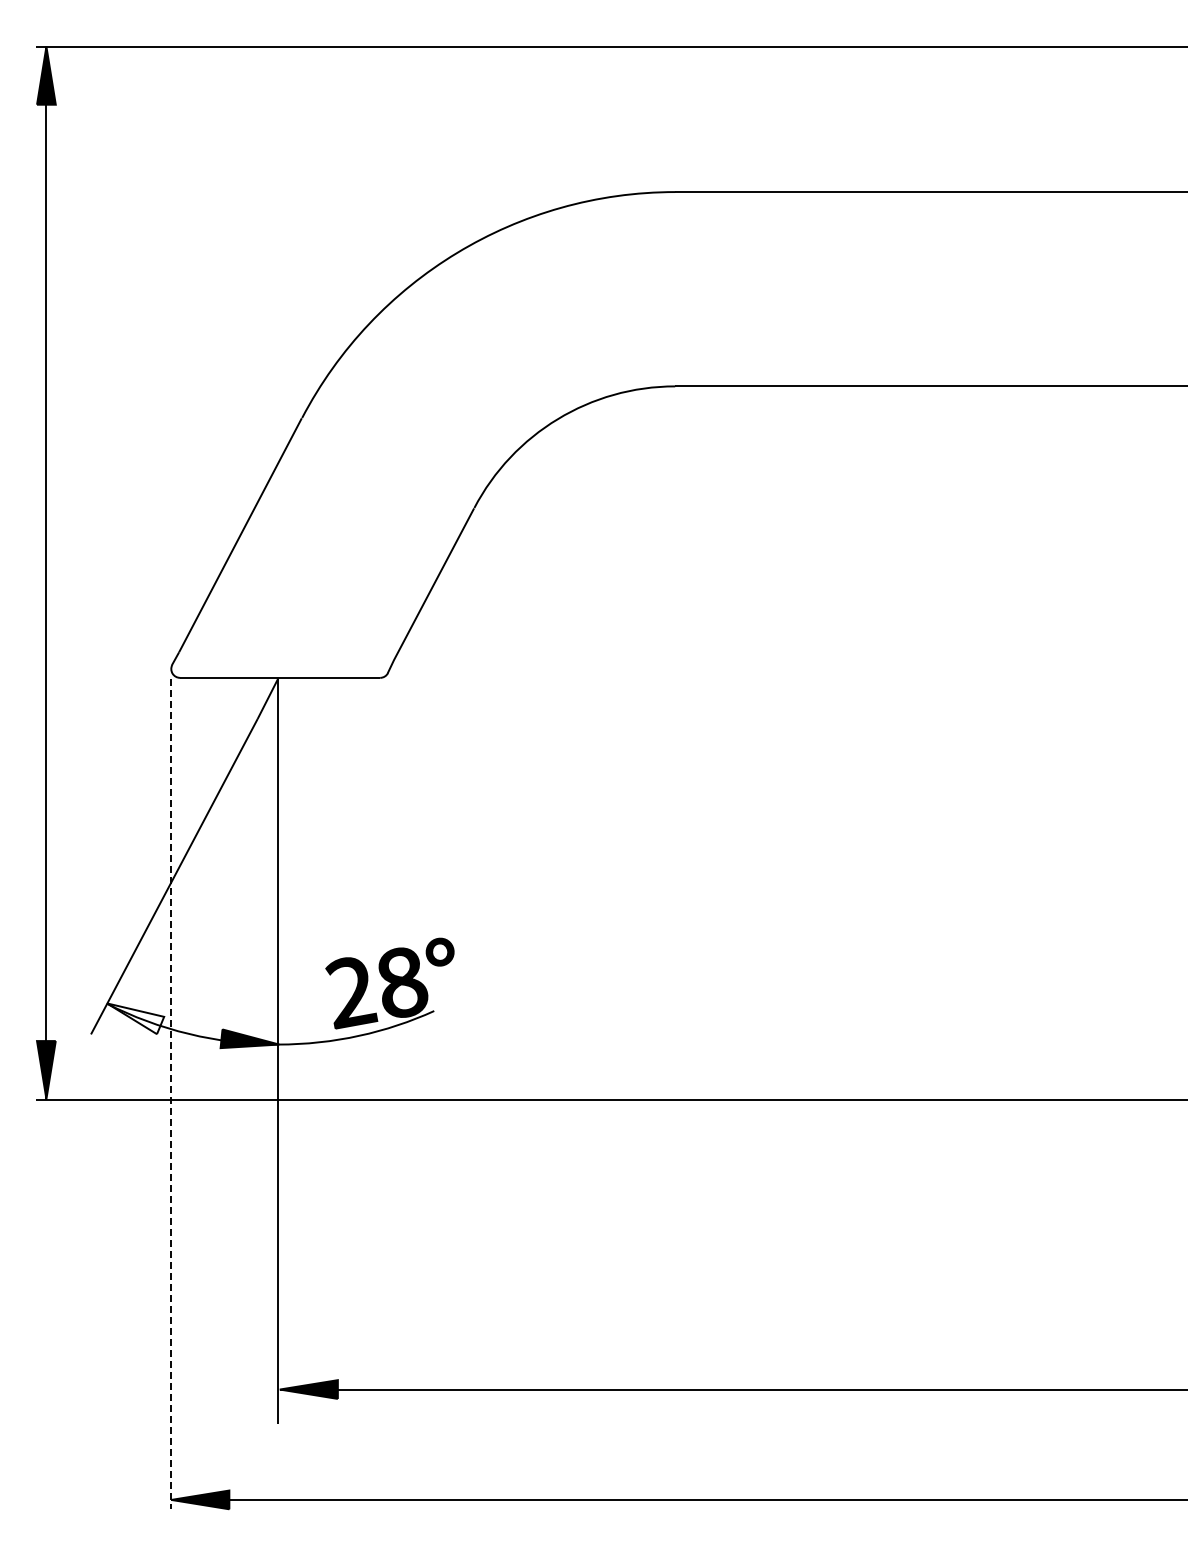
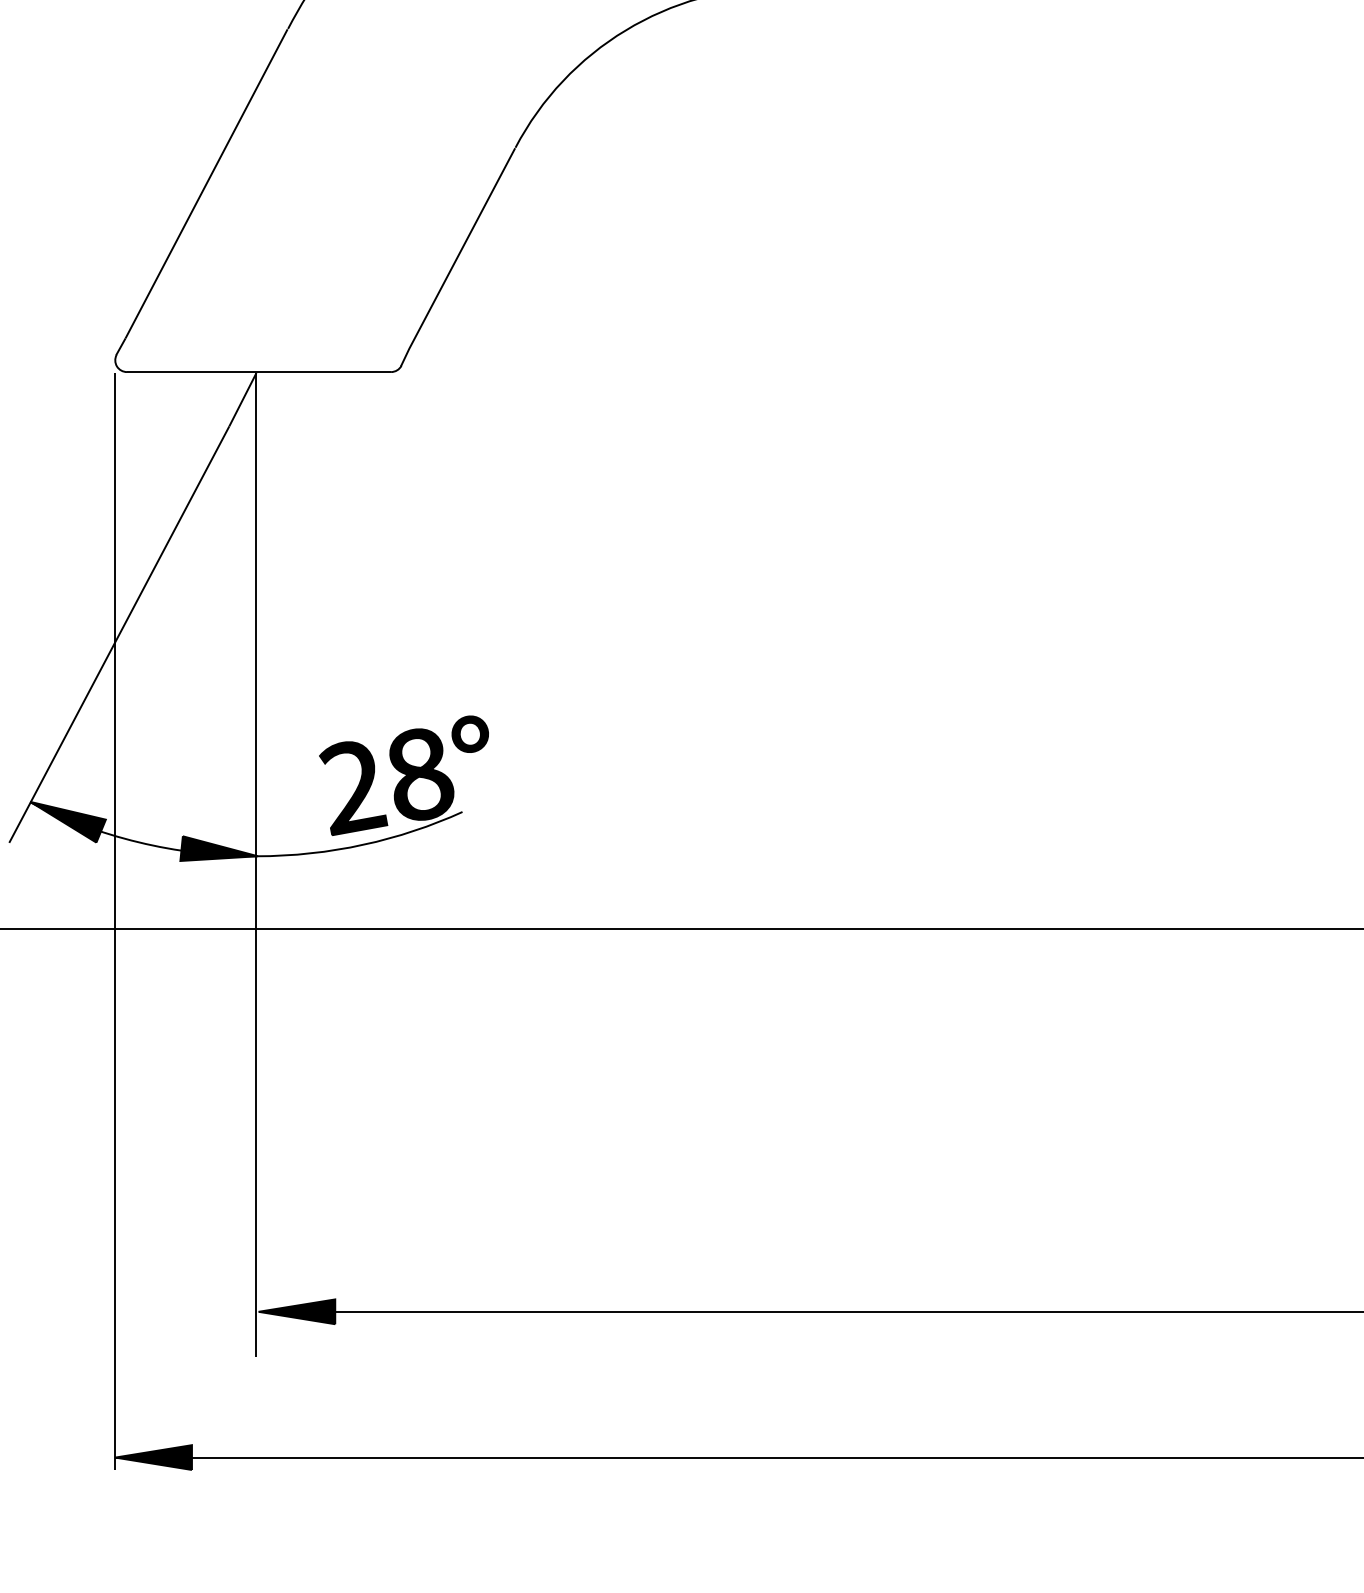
fill: (135, 1018) -> (68, 821), added
line: (171, 1094) -> (115, 922), dashed -> solid

